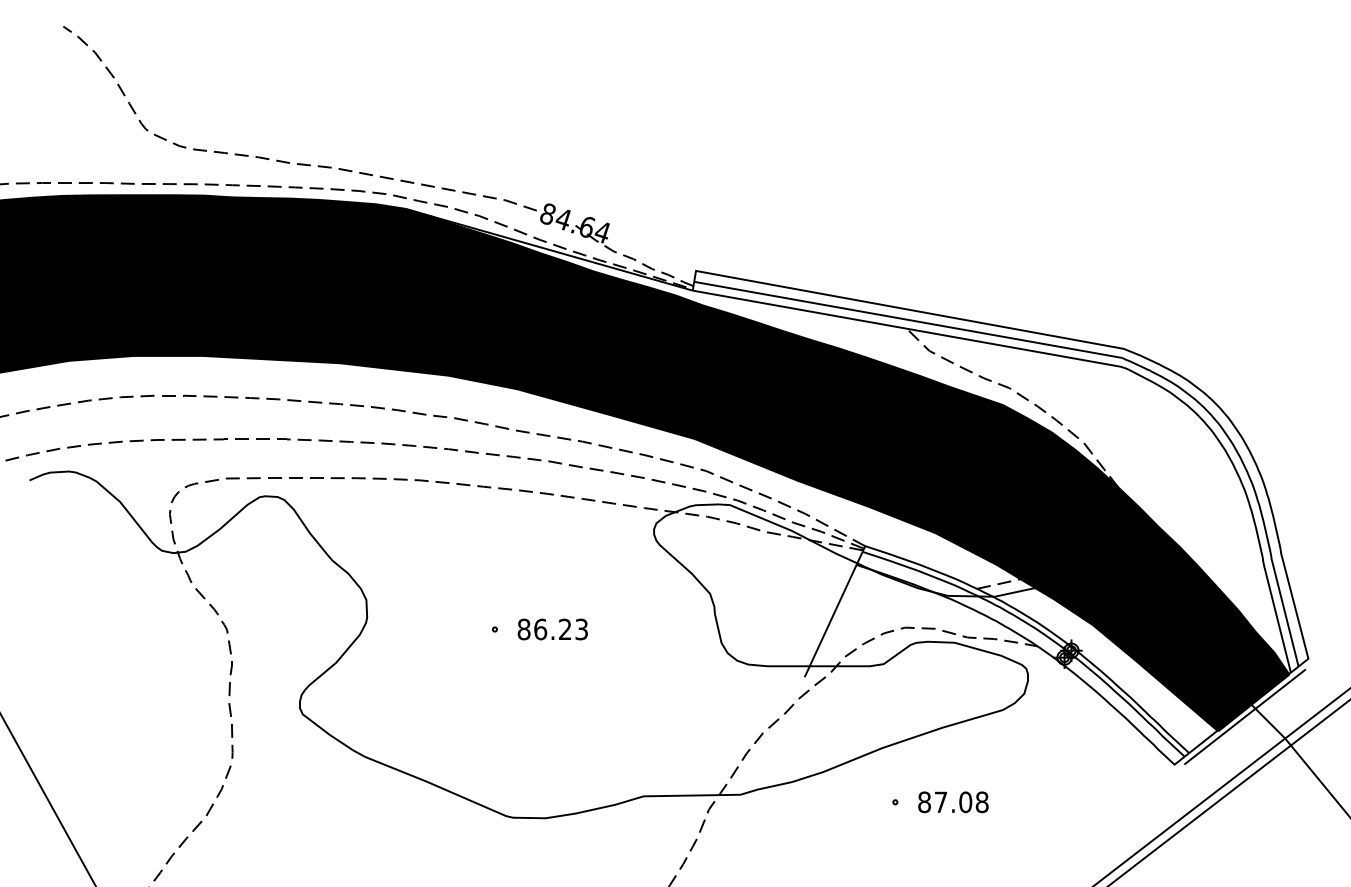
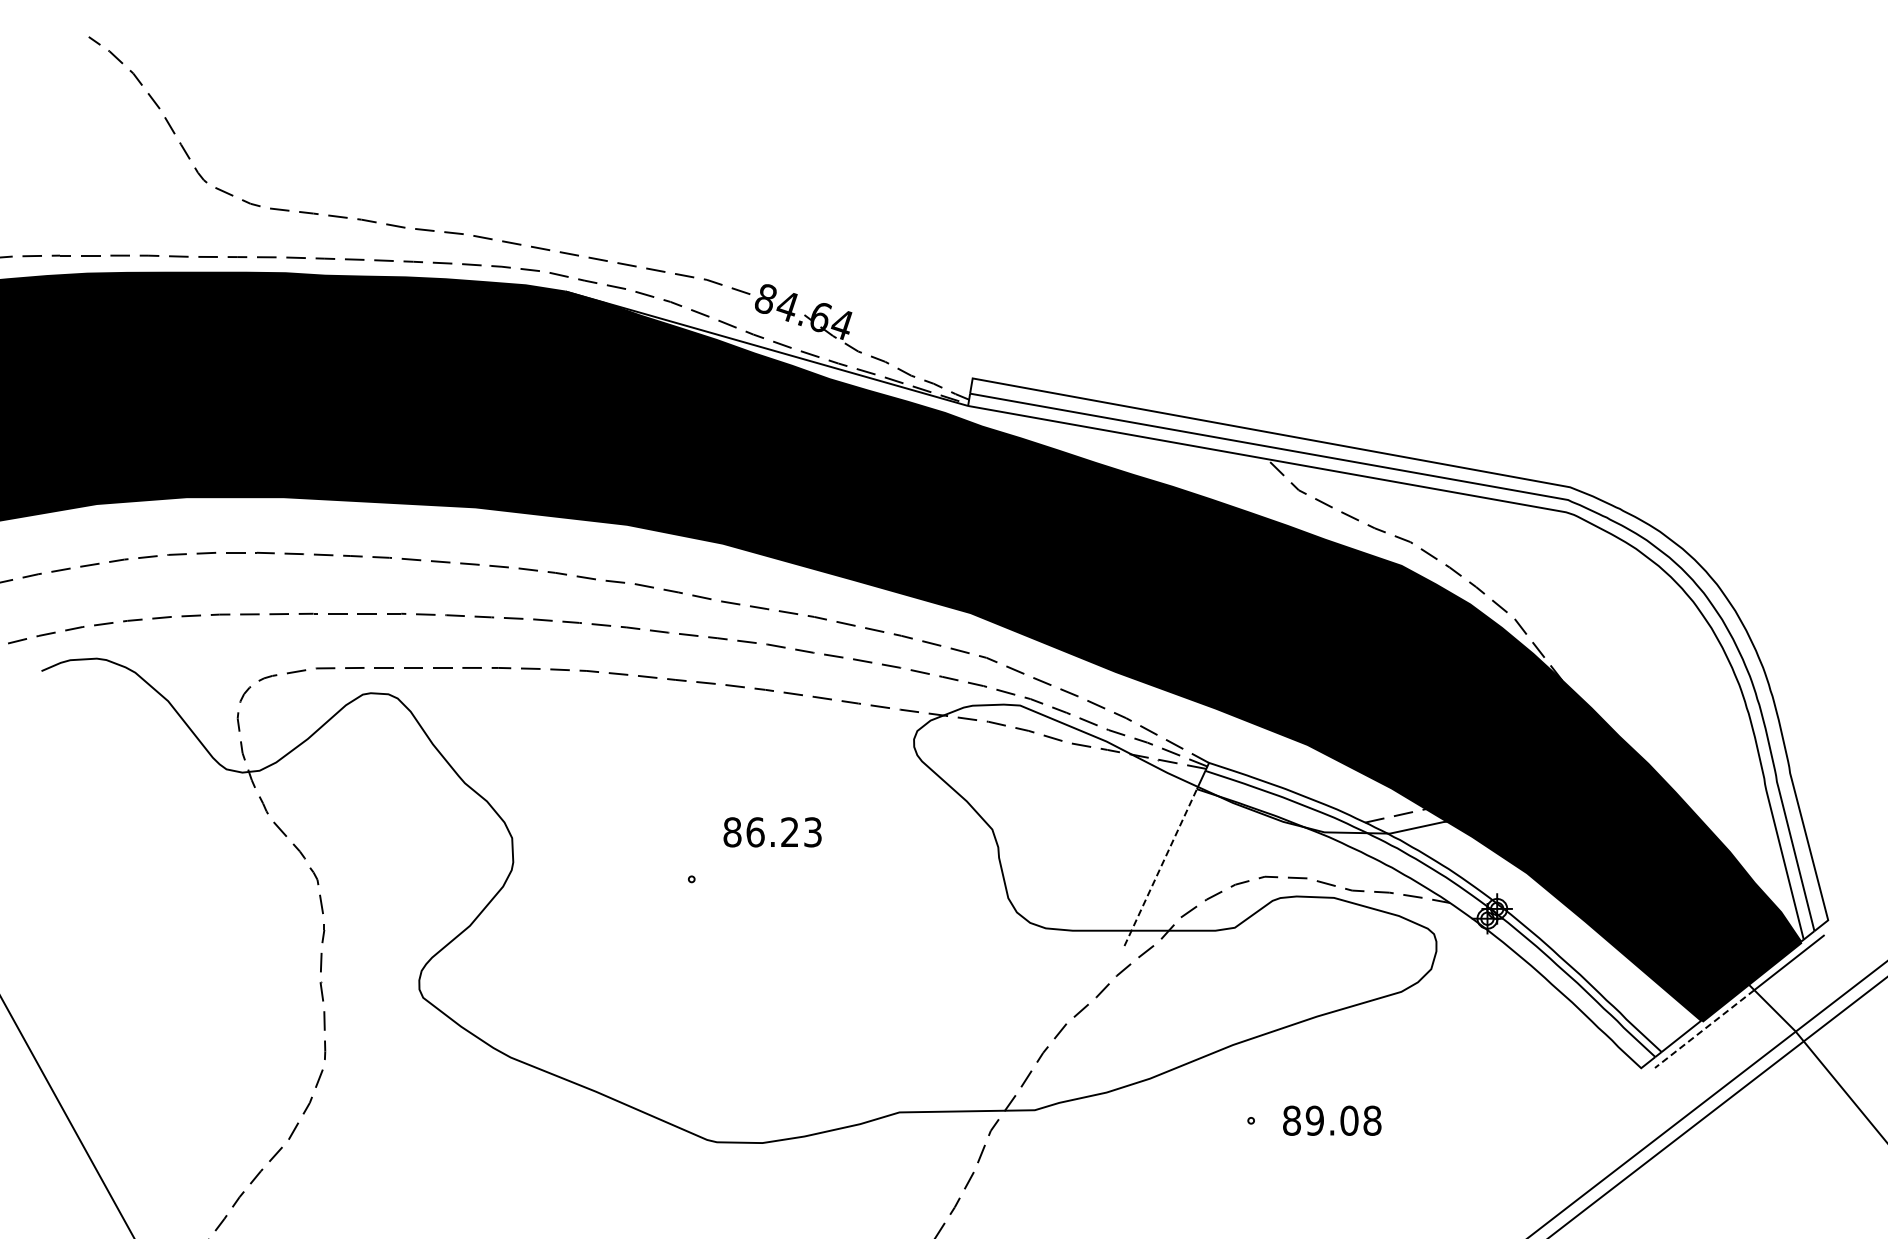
line: (830, 621) -> (1160, 867), solid -> dashed
text: (552, 629) -> (772, 832), moved
line: (1219, 736) -> (1704, 1029), solid -> dashed
text: (940, 802) -> (1314, 1120), 87.08 -> 89.08

